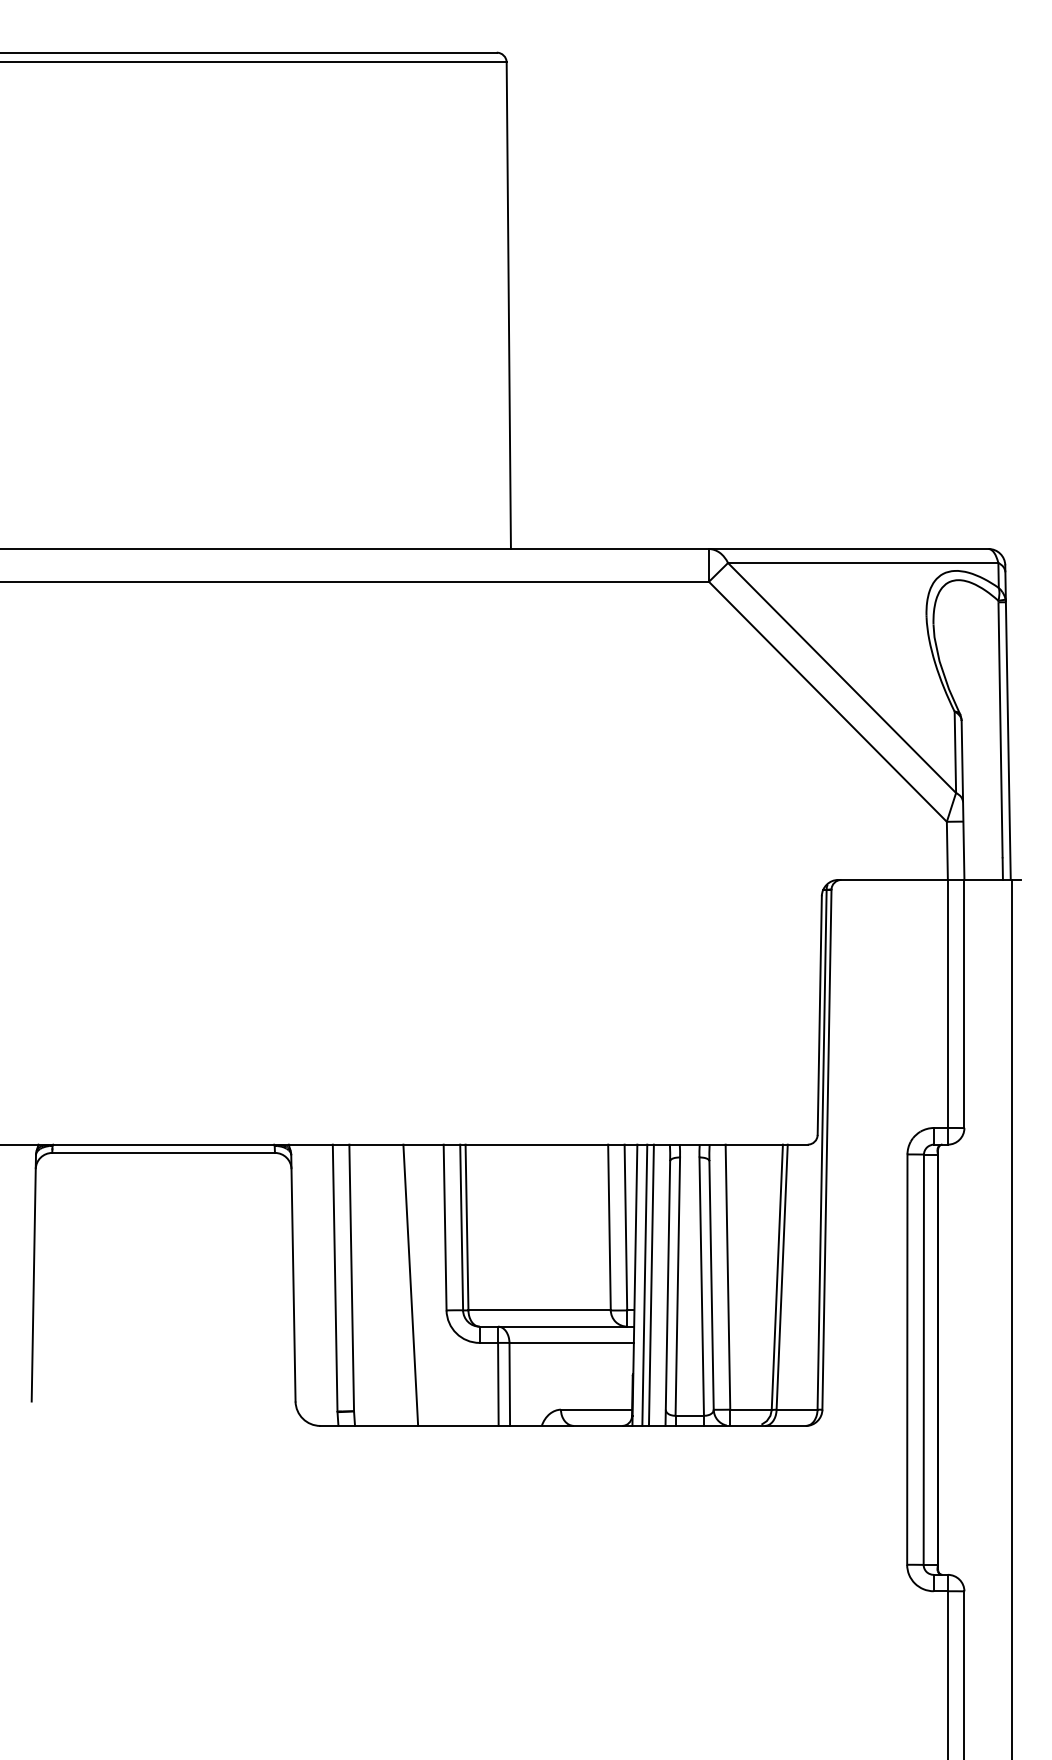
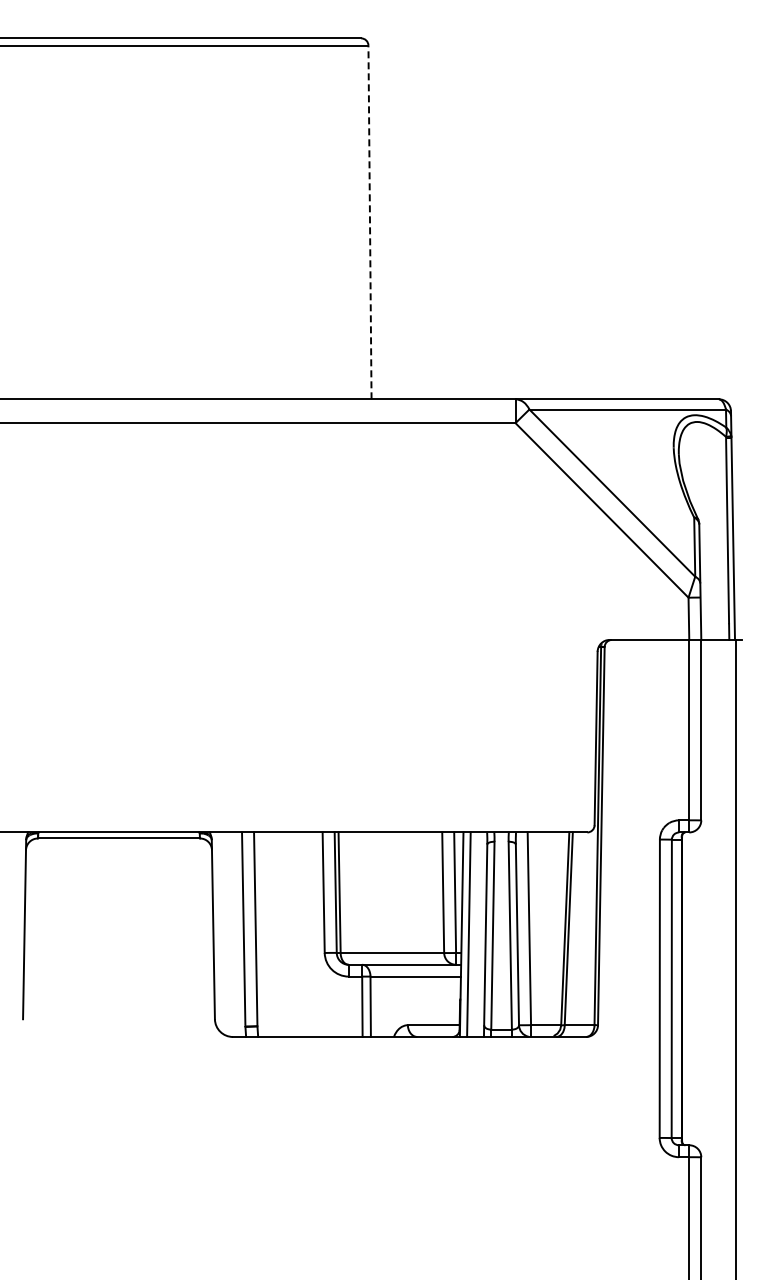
line: (509, 305) -> (370, 222), solid -> dashed
line: (410, 1284) -> (298, 934), removed
line: (651, 1284) -> (473, 934), removed

